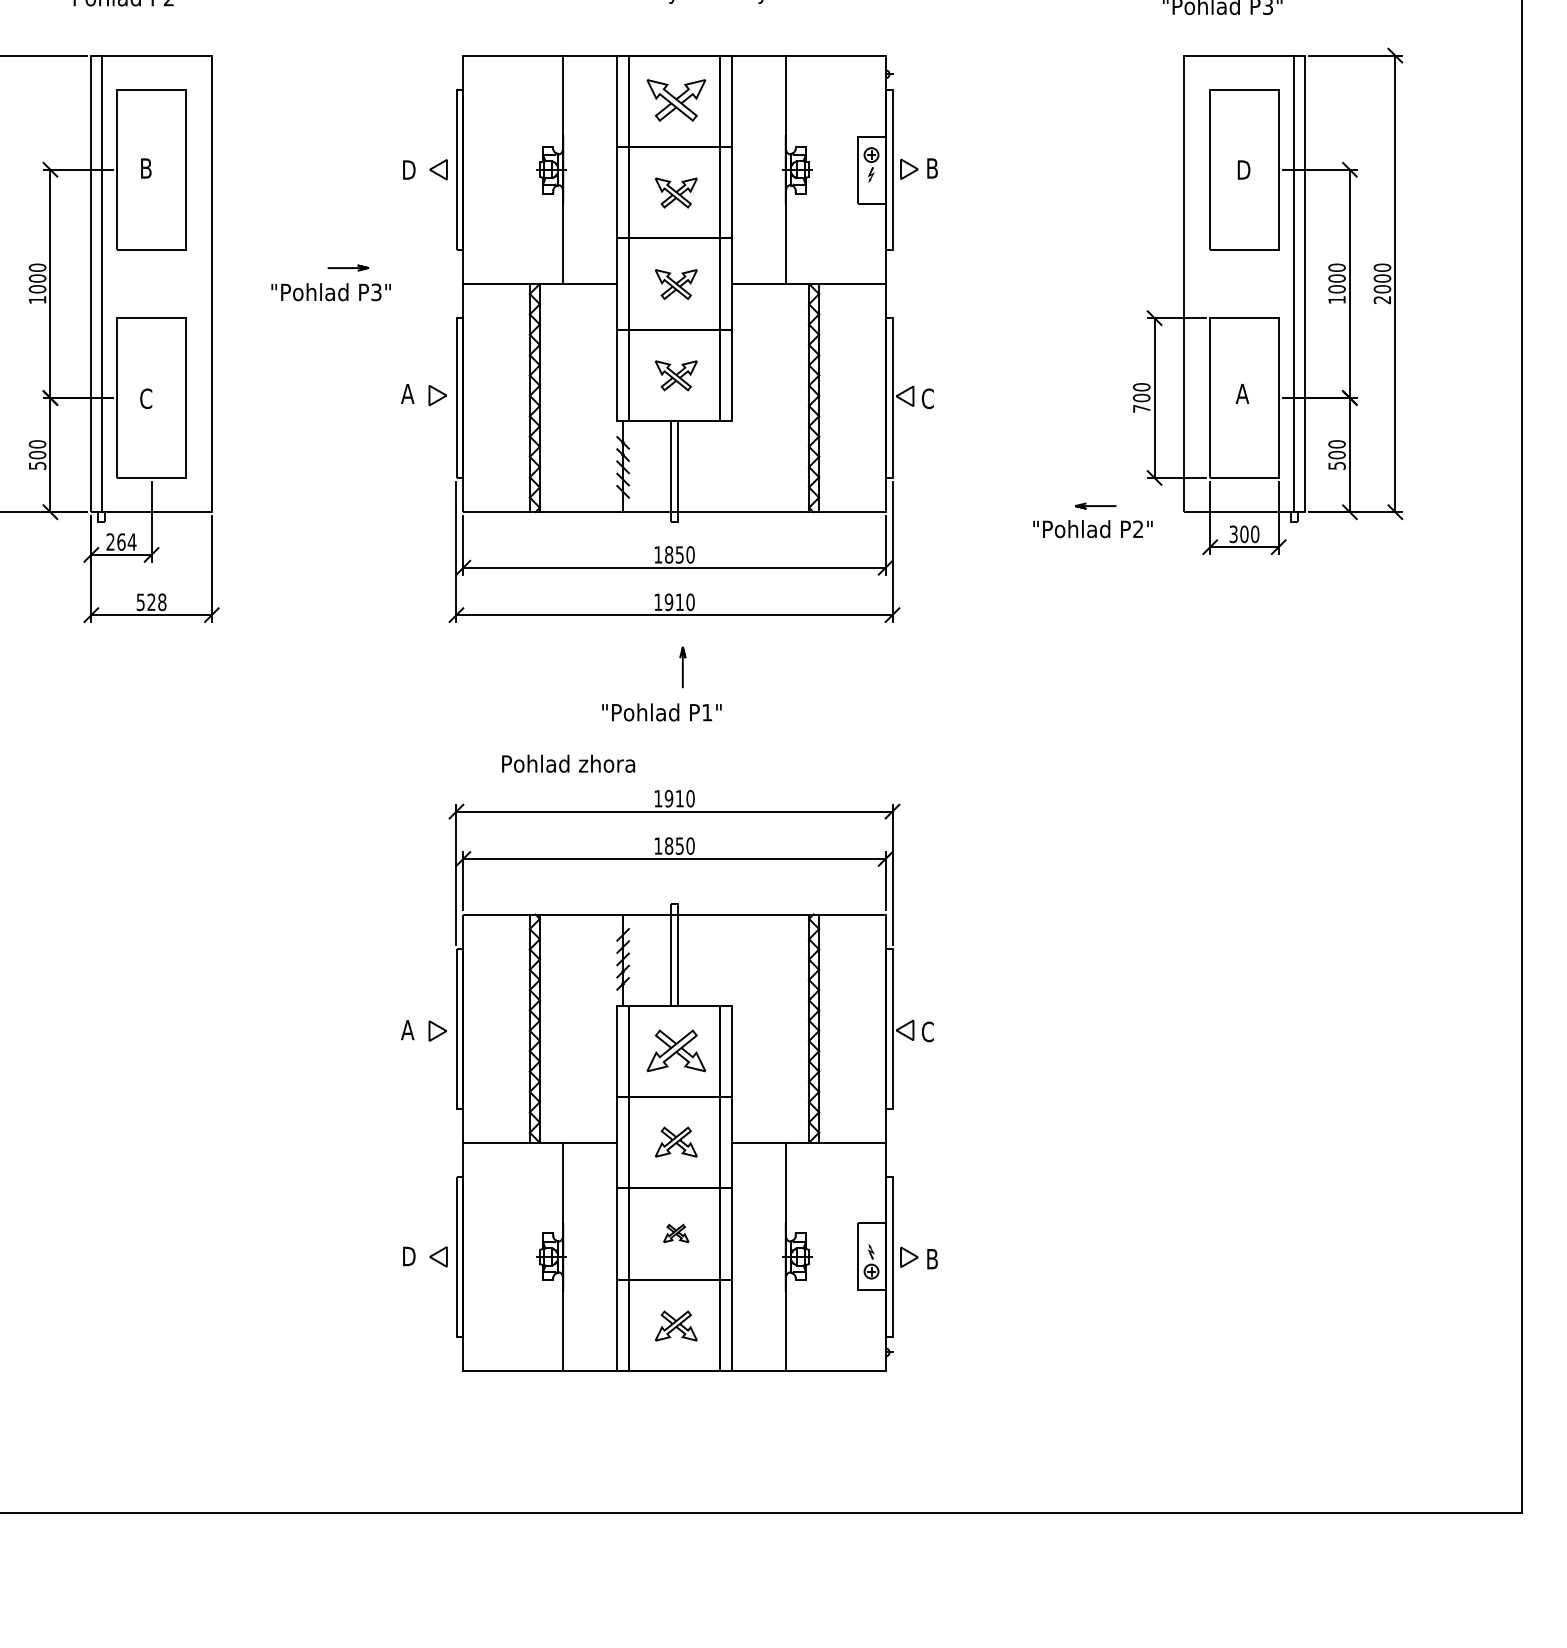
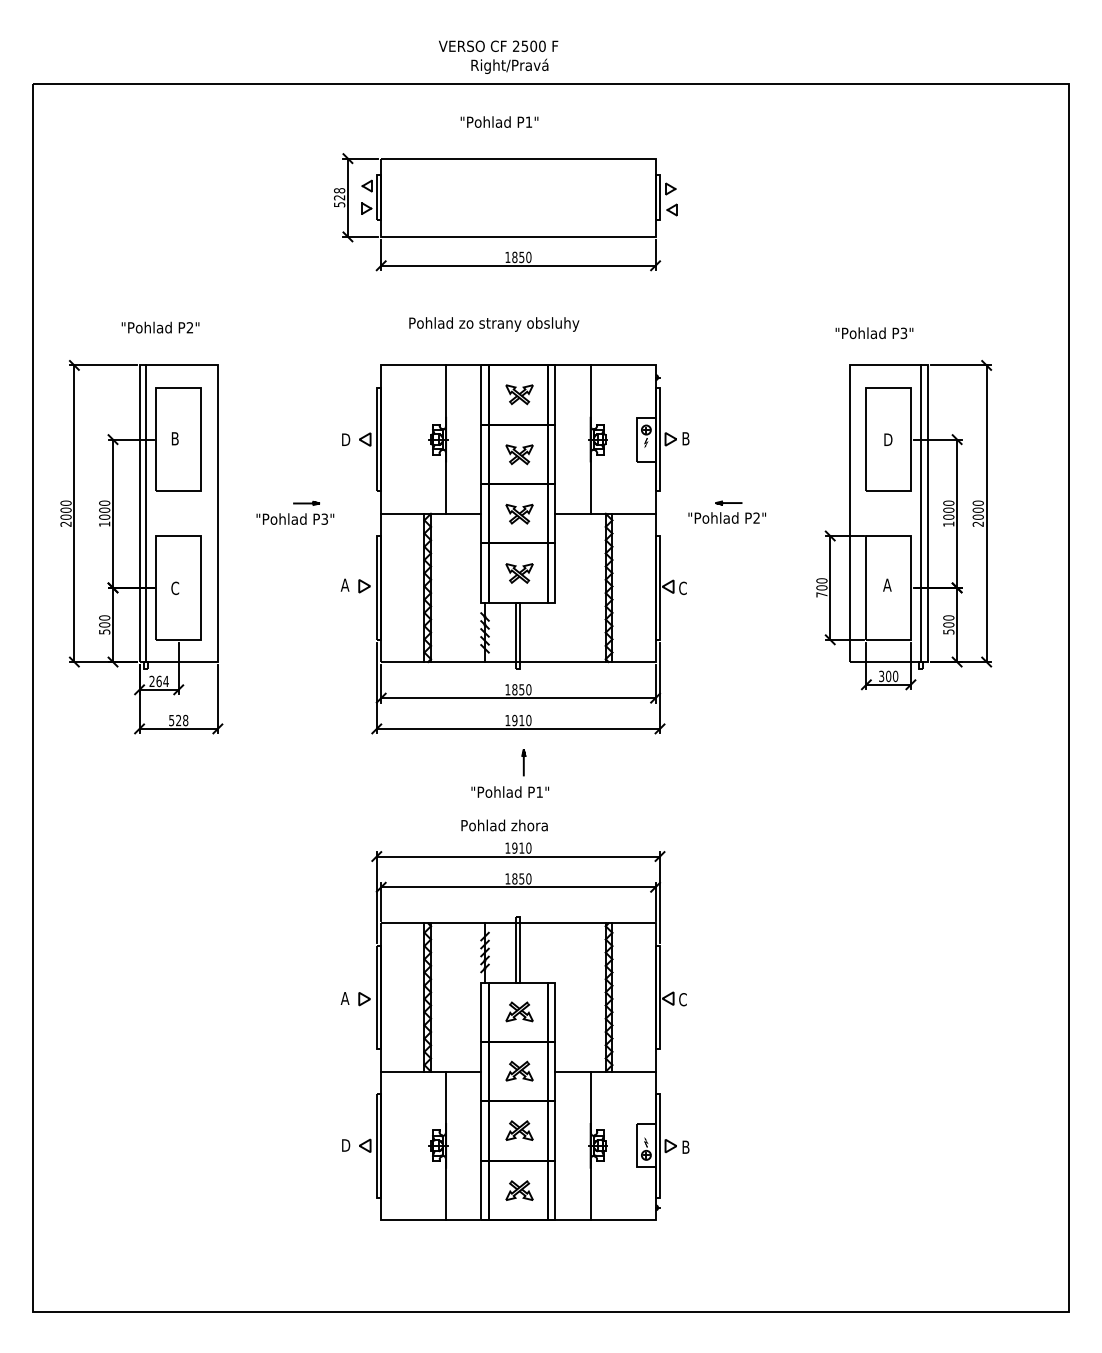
part: (676, 100) -> (519, 394), size x0.71
part: (1091, 519) -> (726, 511), moved
text: (568, 763) -> (504, 825), moved
part: (676, 1050) -> (519, 1011), size x0.71
part: (676, 1233) -> (519, 1130), size x1.67

